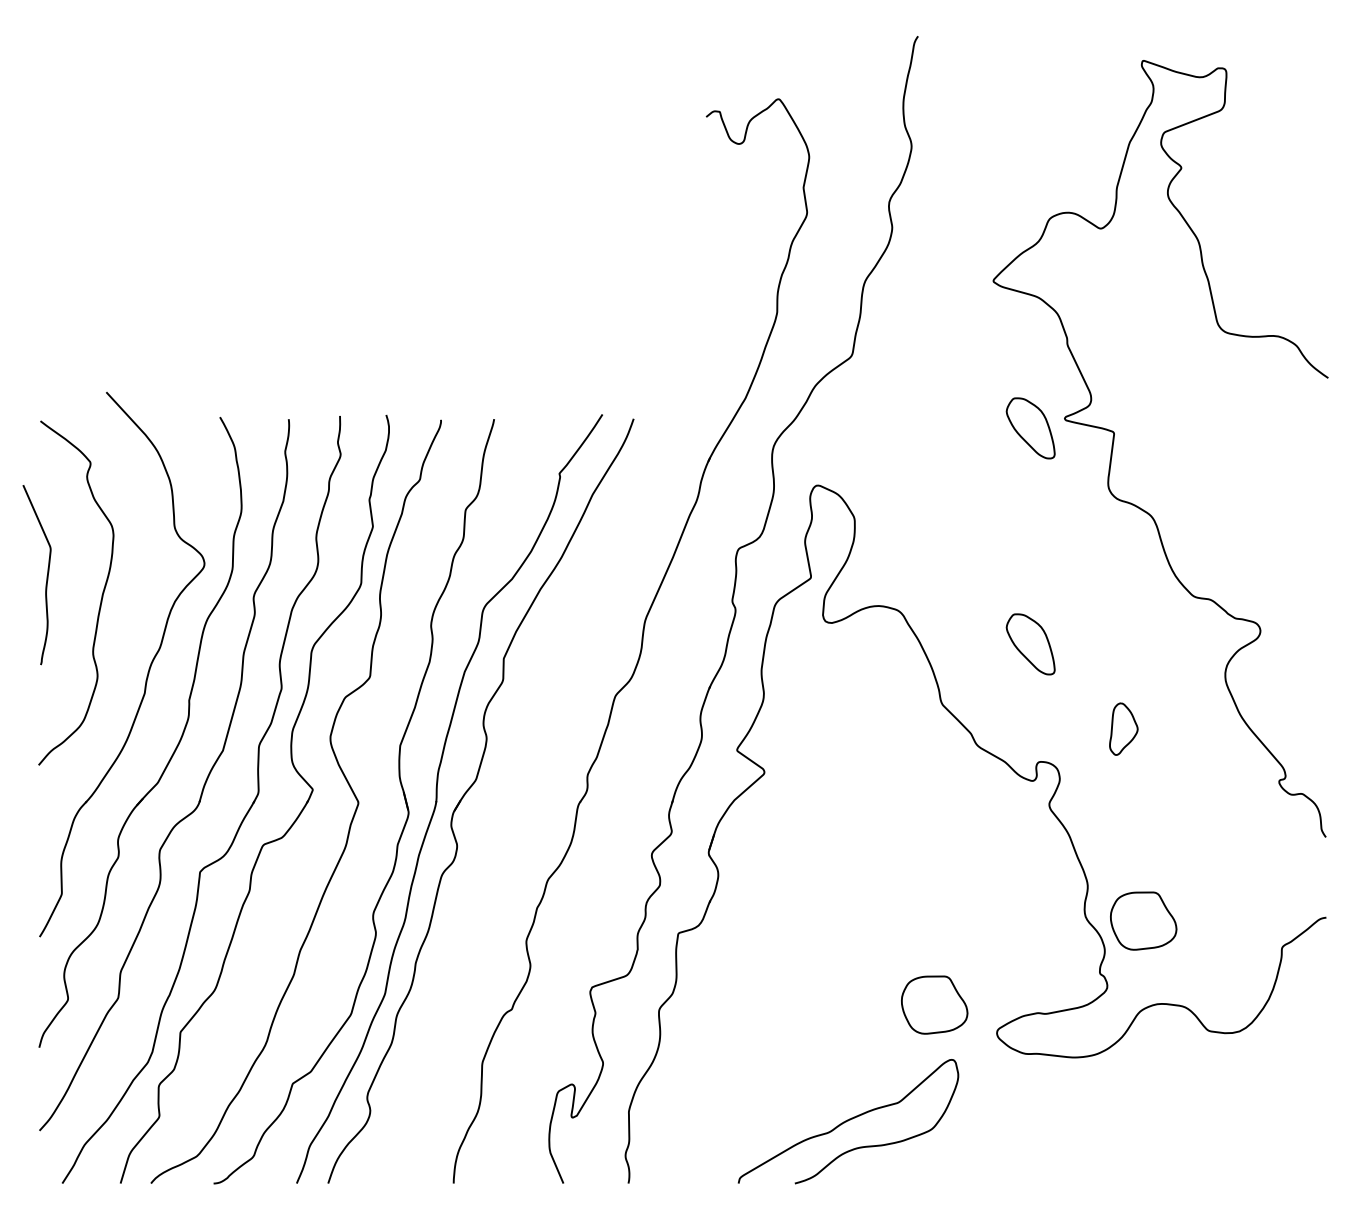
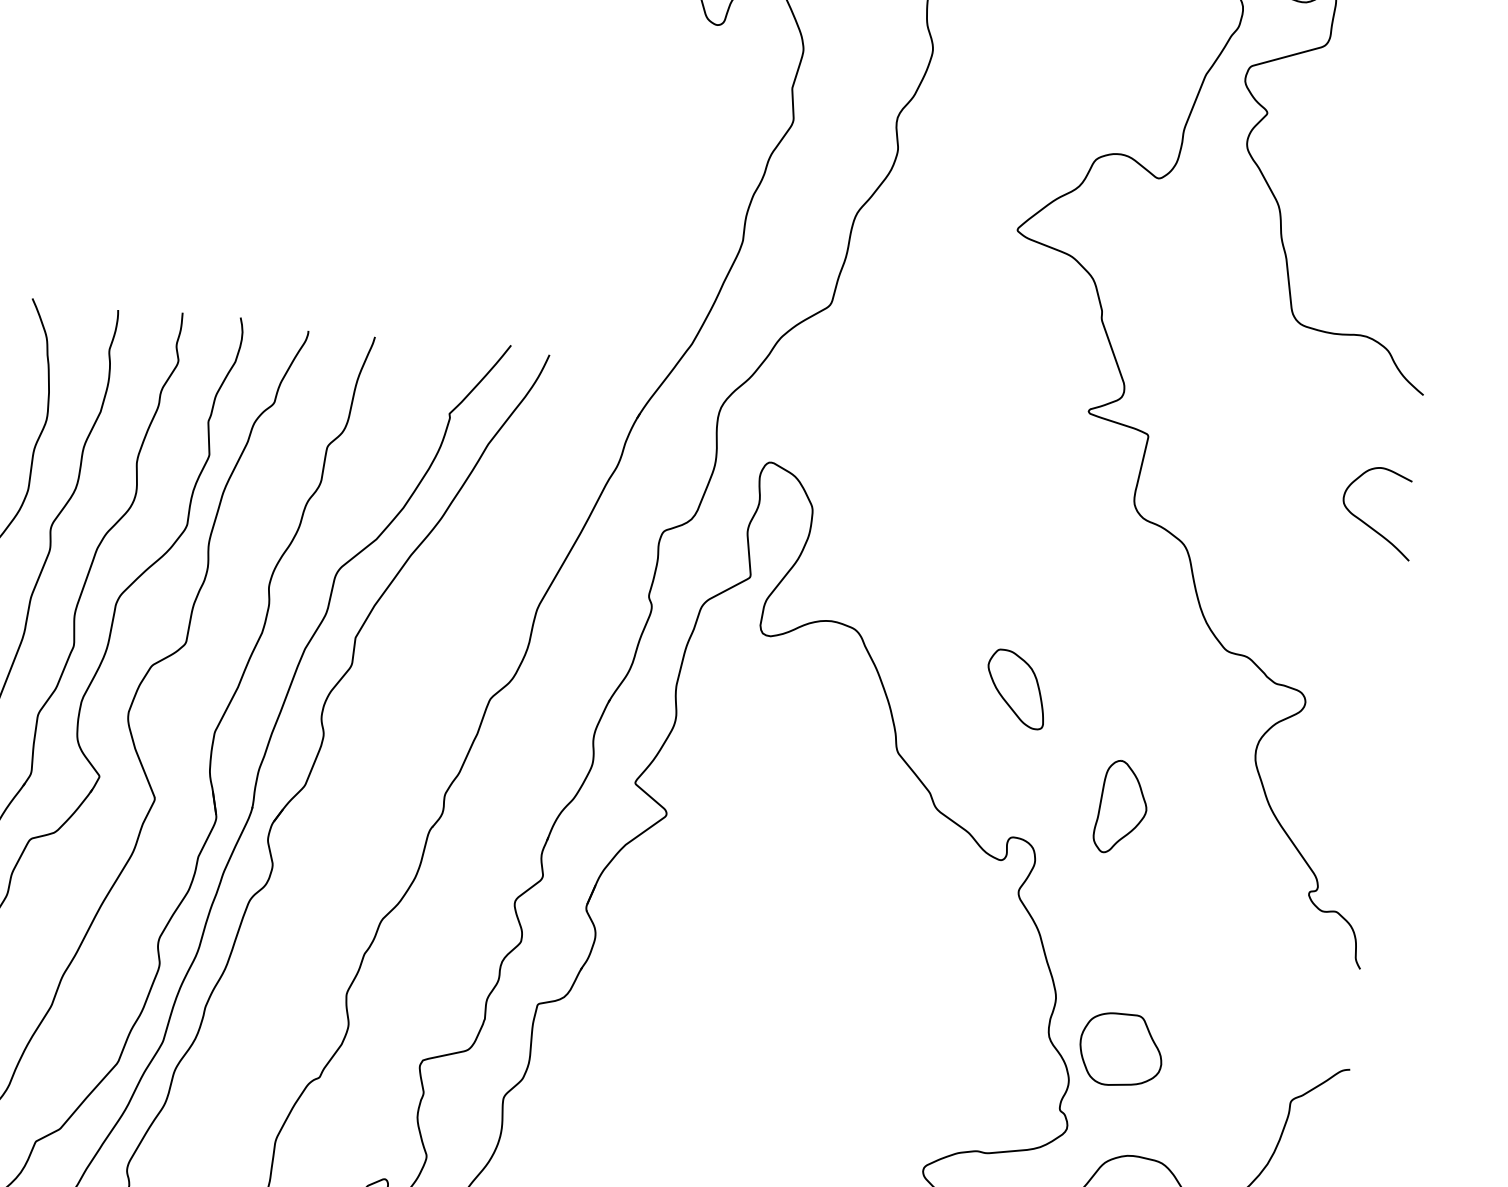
part: (1030, 428) -> (1044, 419), removed
curve: (1295, 484) -> (1368, 524), added
part: (1123, 728) -> (1121, 806), size x1.43
part: (934, 1004) -> (848, 1126), removed

